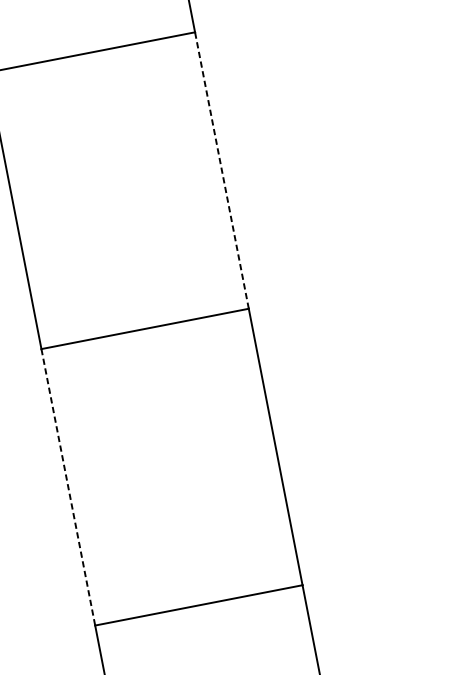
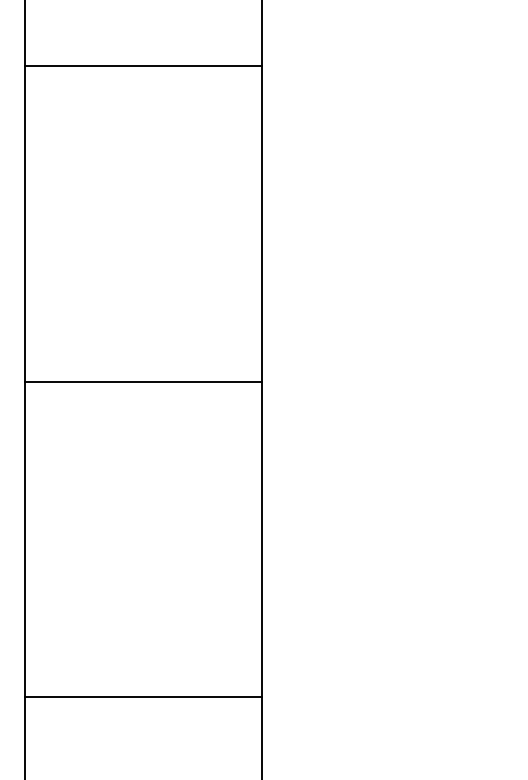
line: (221, 170) -> (261, 223), dashed -> solid
line: (68, 487) -> (25, 539), dashed -> solid

